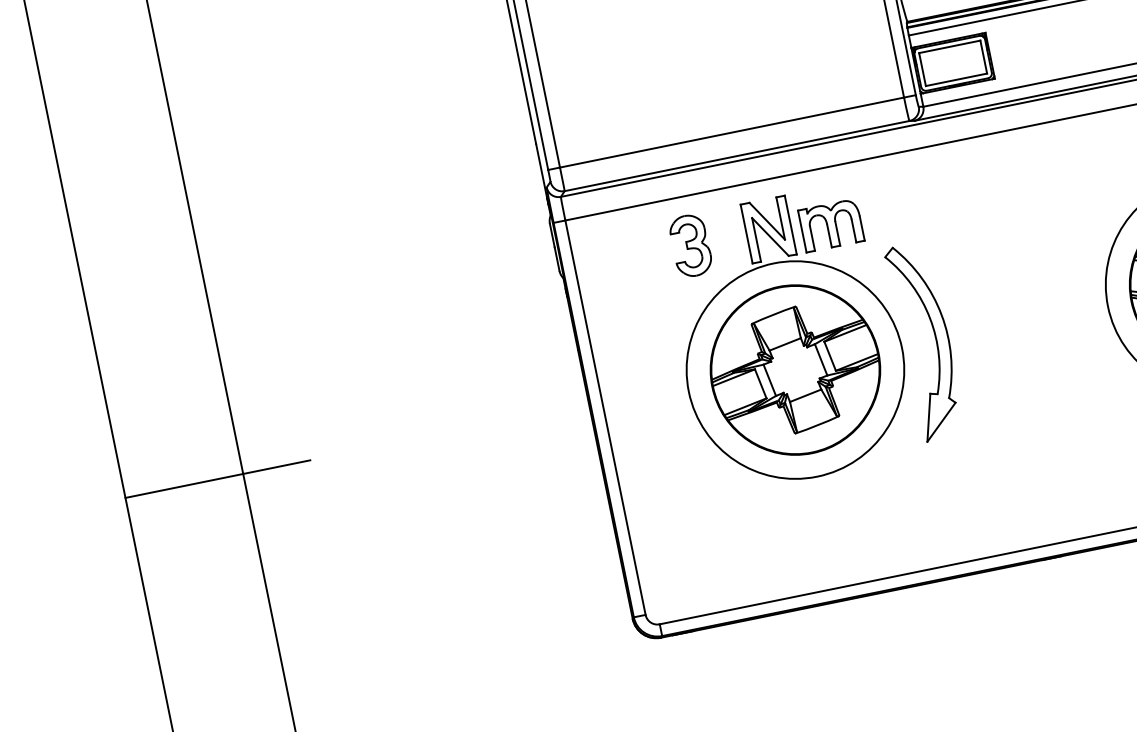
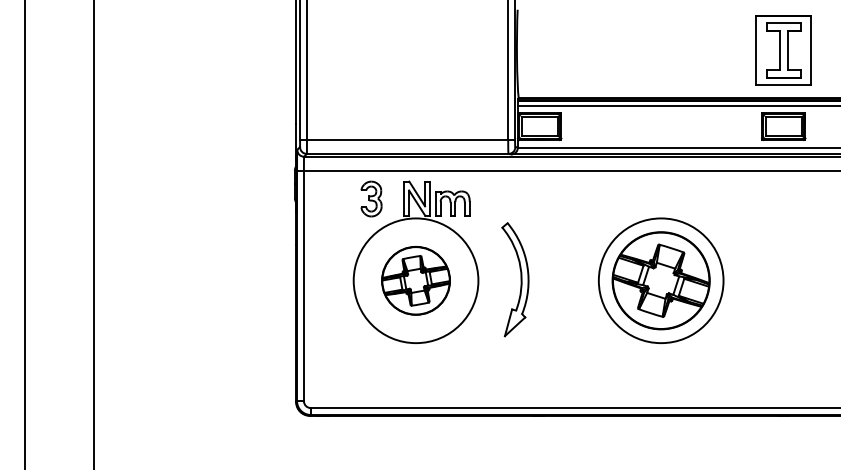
part: (925, 341) -> (515, 279), moved
part: (794, 369) -> (415, 280), size x0.7
line: (218, 479) -> (79, 276), removed

